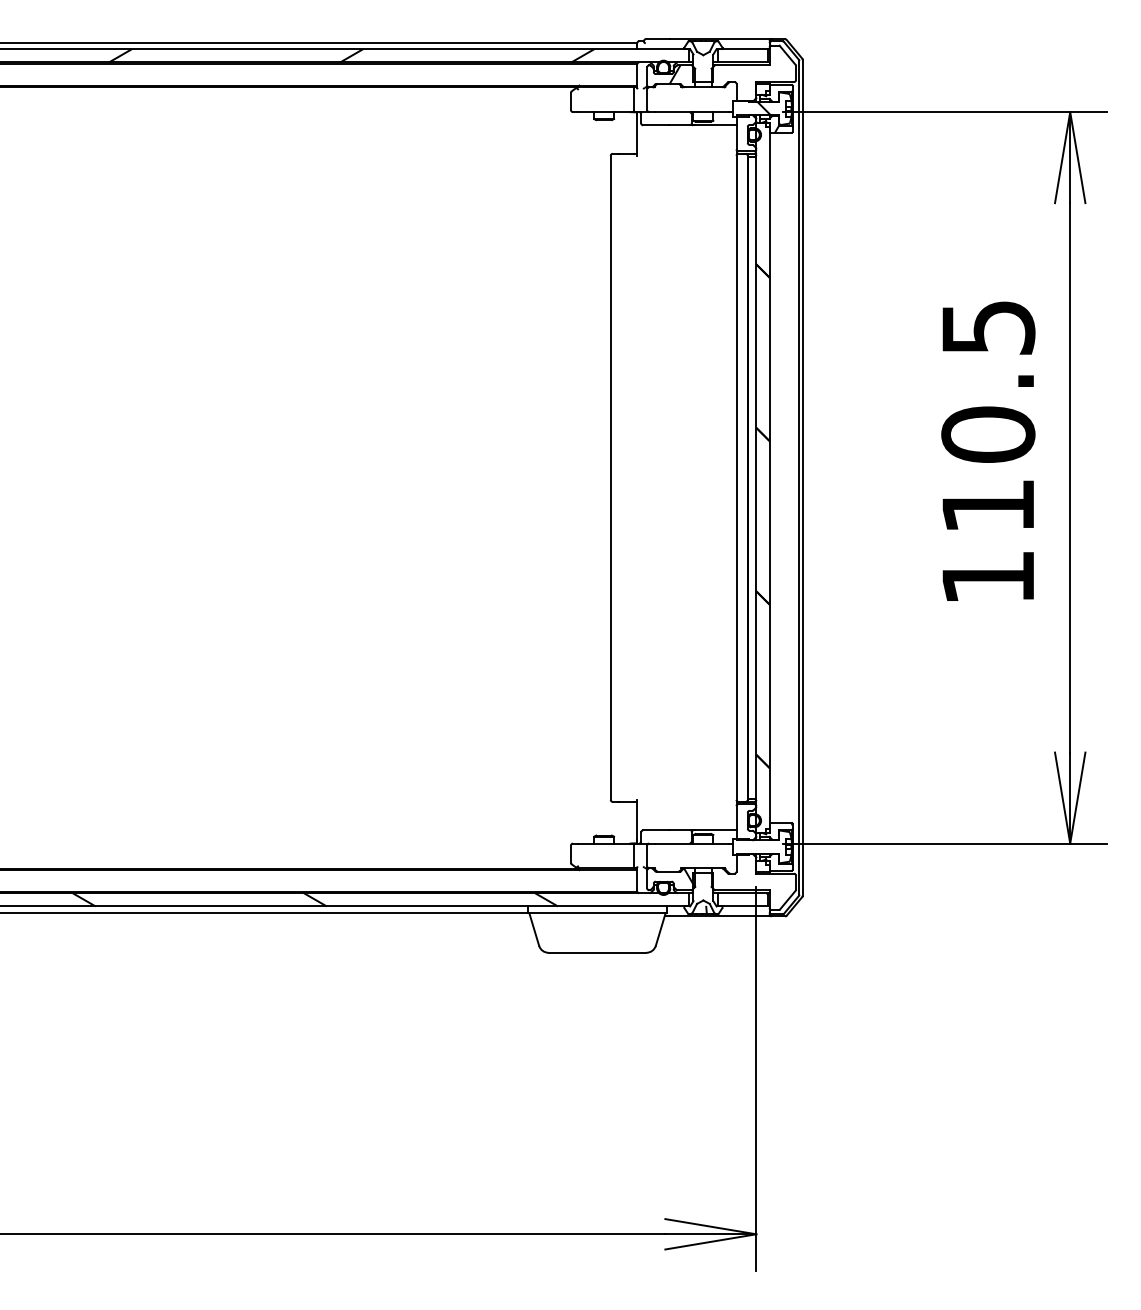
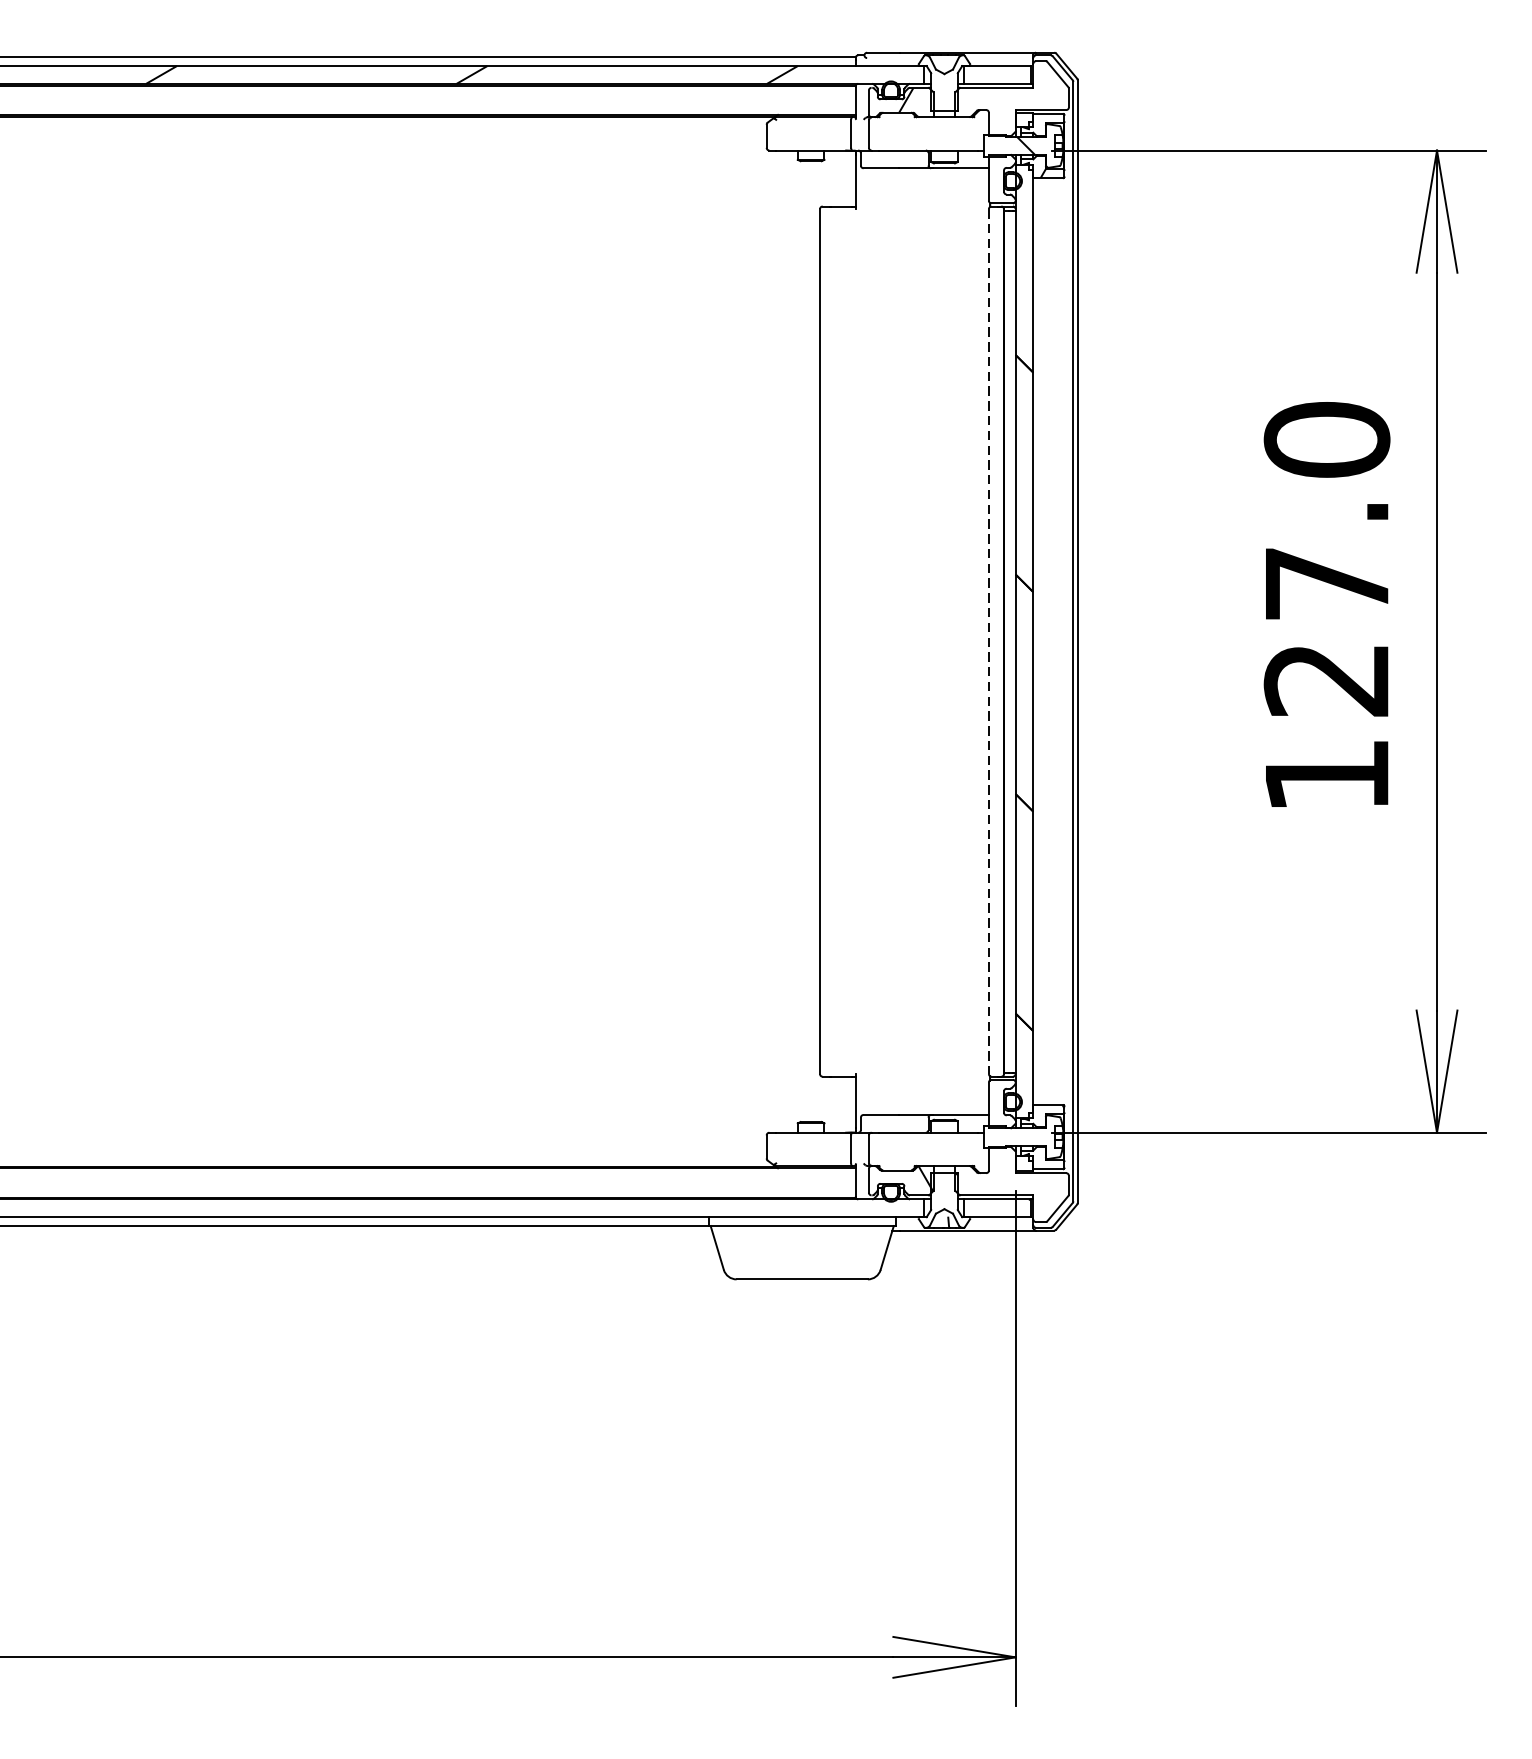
text: (988, 416) -> (1327, 559), 110.5 -> 127.0
line: (736, 478) -> (988, 642), solid -> dashed
hatch: (315, 899) -> (423, 1207), removed

